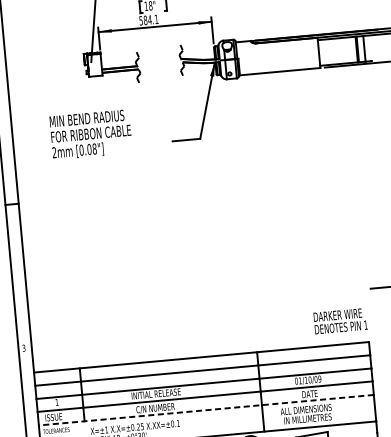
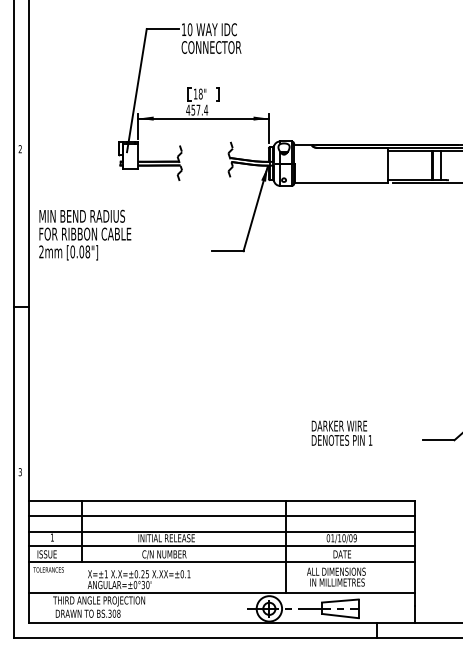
text: (149, 19) -> (197, 109), 584.1 -> 457.4
text: (91, 134) -> (85, 234), moved
text: (340, 320) -> (341, 432), moved
line: (205, 410) -> (221, 562), dashed -> solid

